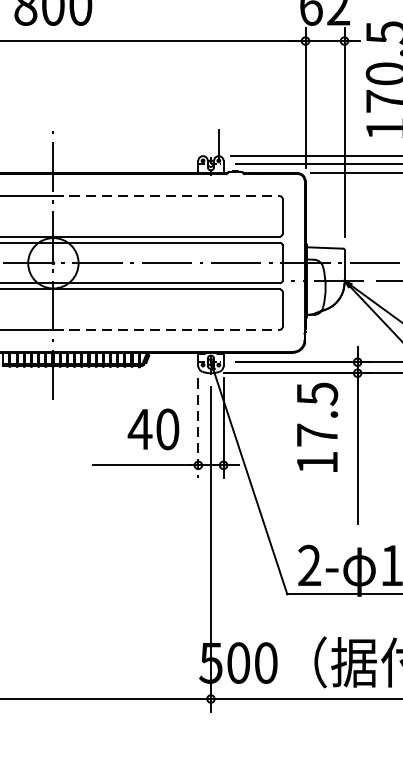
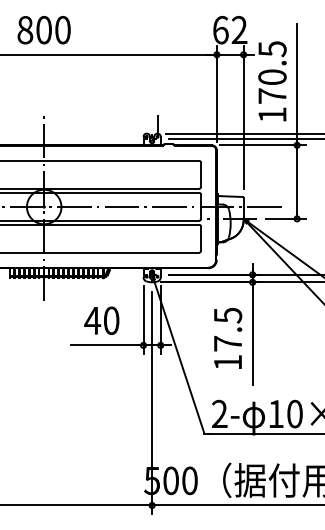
line: (166, 196) -> (121, 161), dashed -> solid
line: (166, 329) -> (121, 252), dashed -> solid
text: (318, 427) -> (228, 338), moved
text: (153, 428) -> (101, 320), moved
line: (198, 428) -> (143, 320), dashed -> solid

